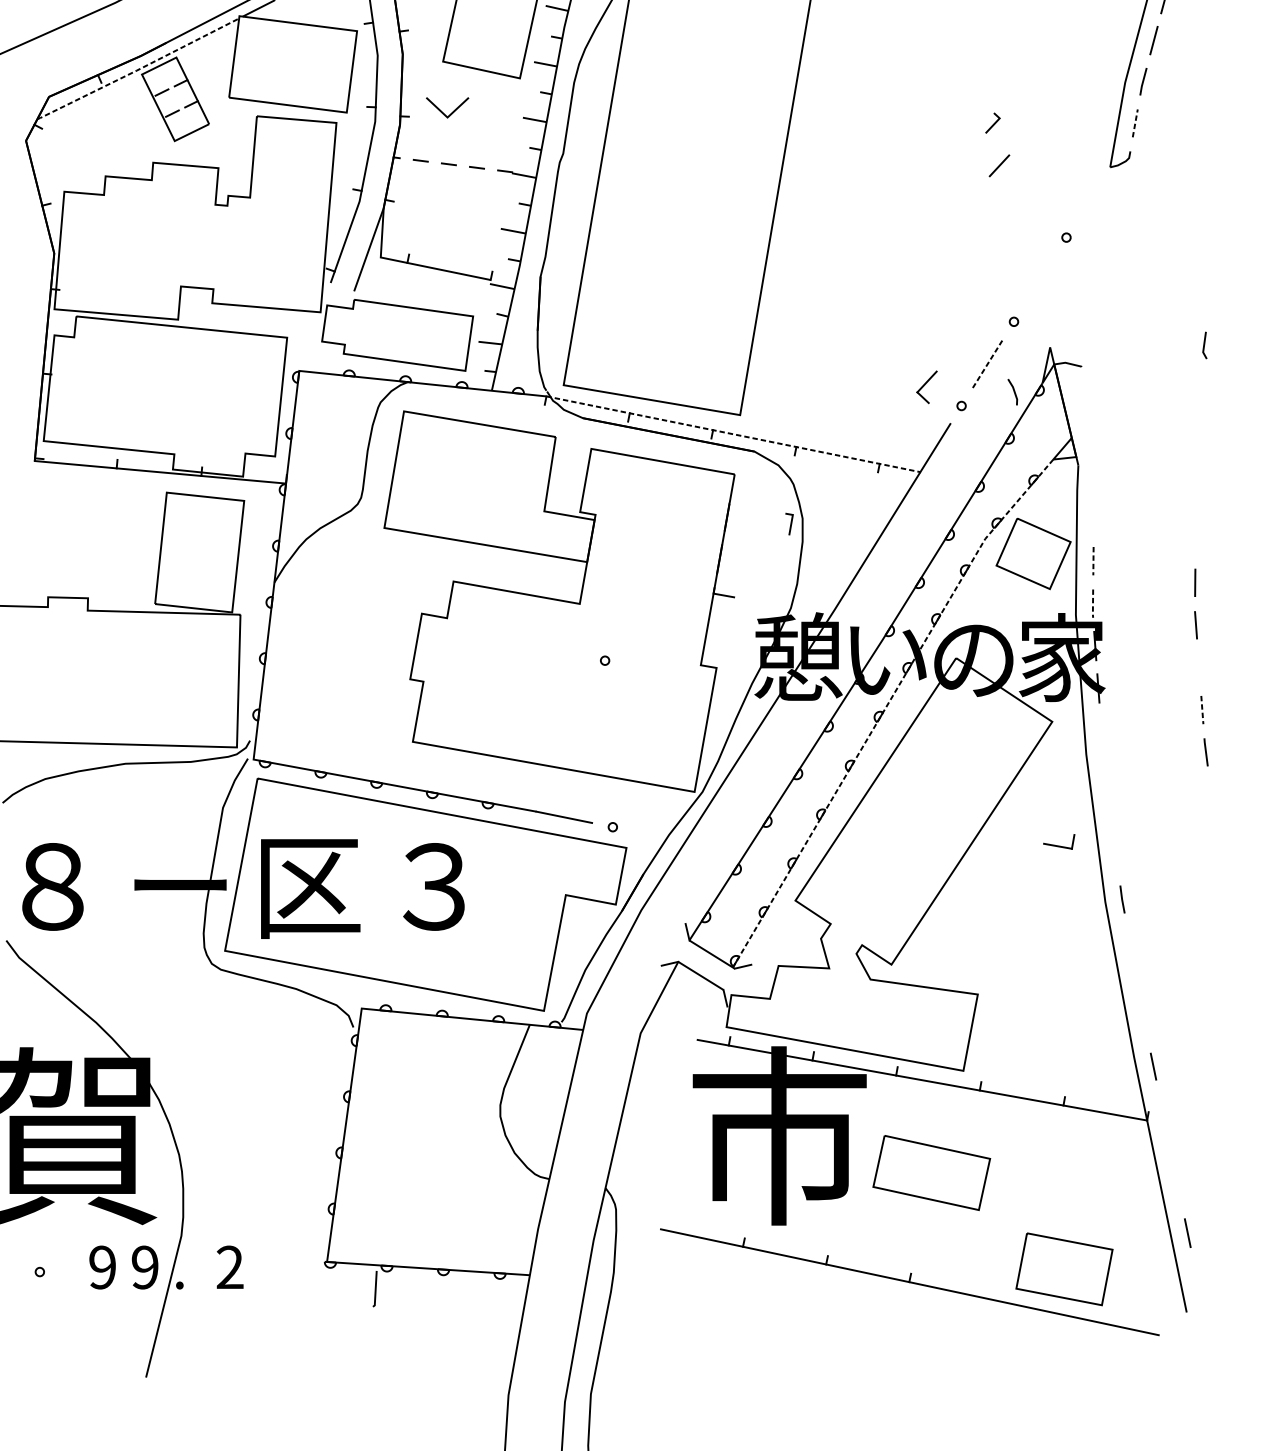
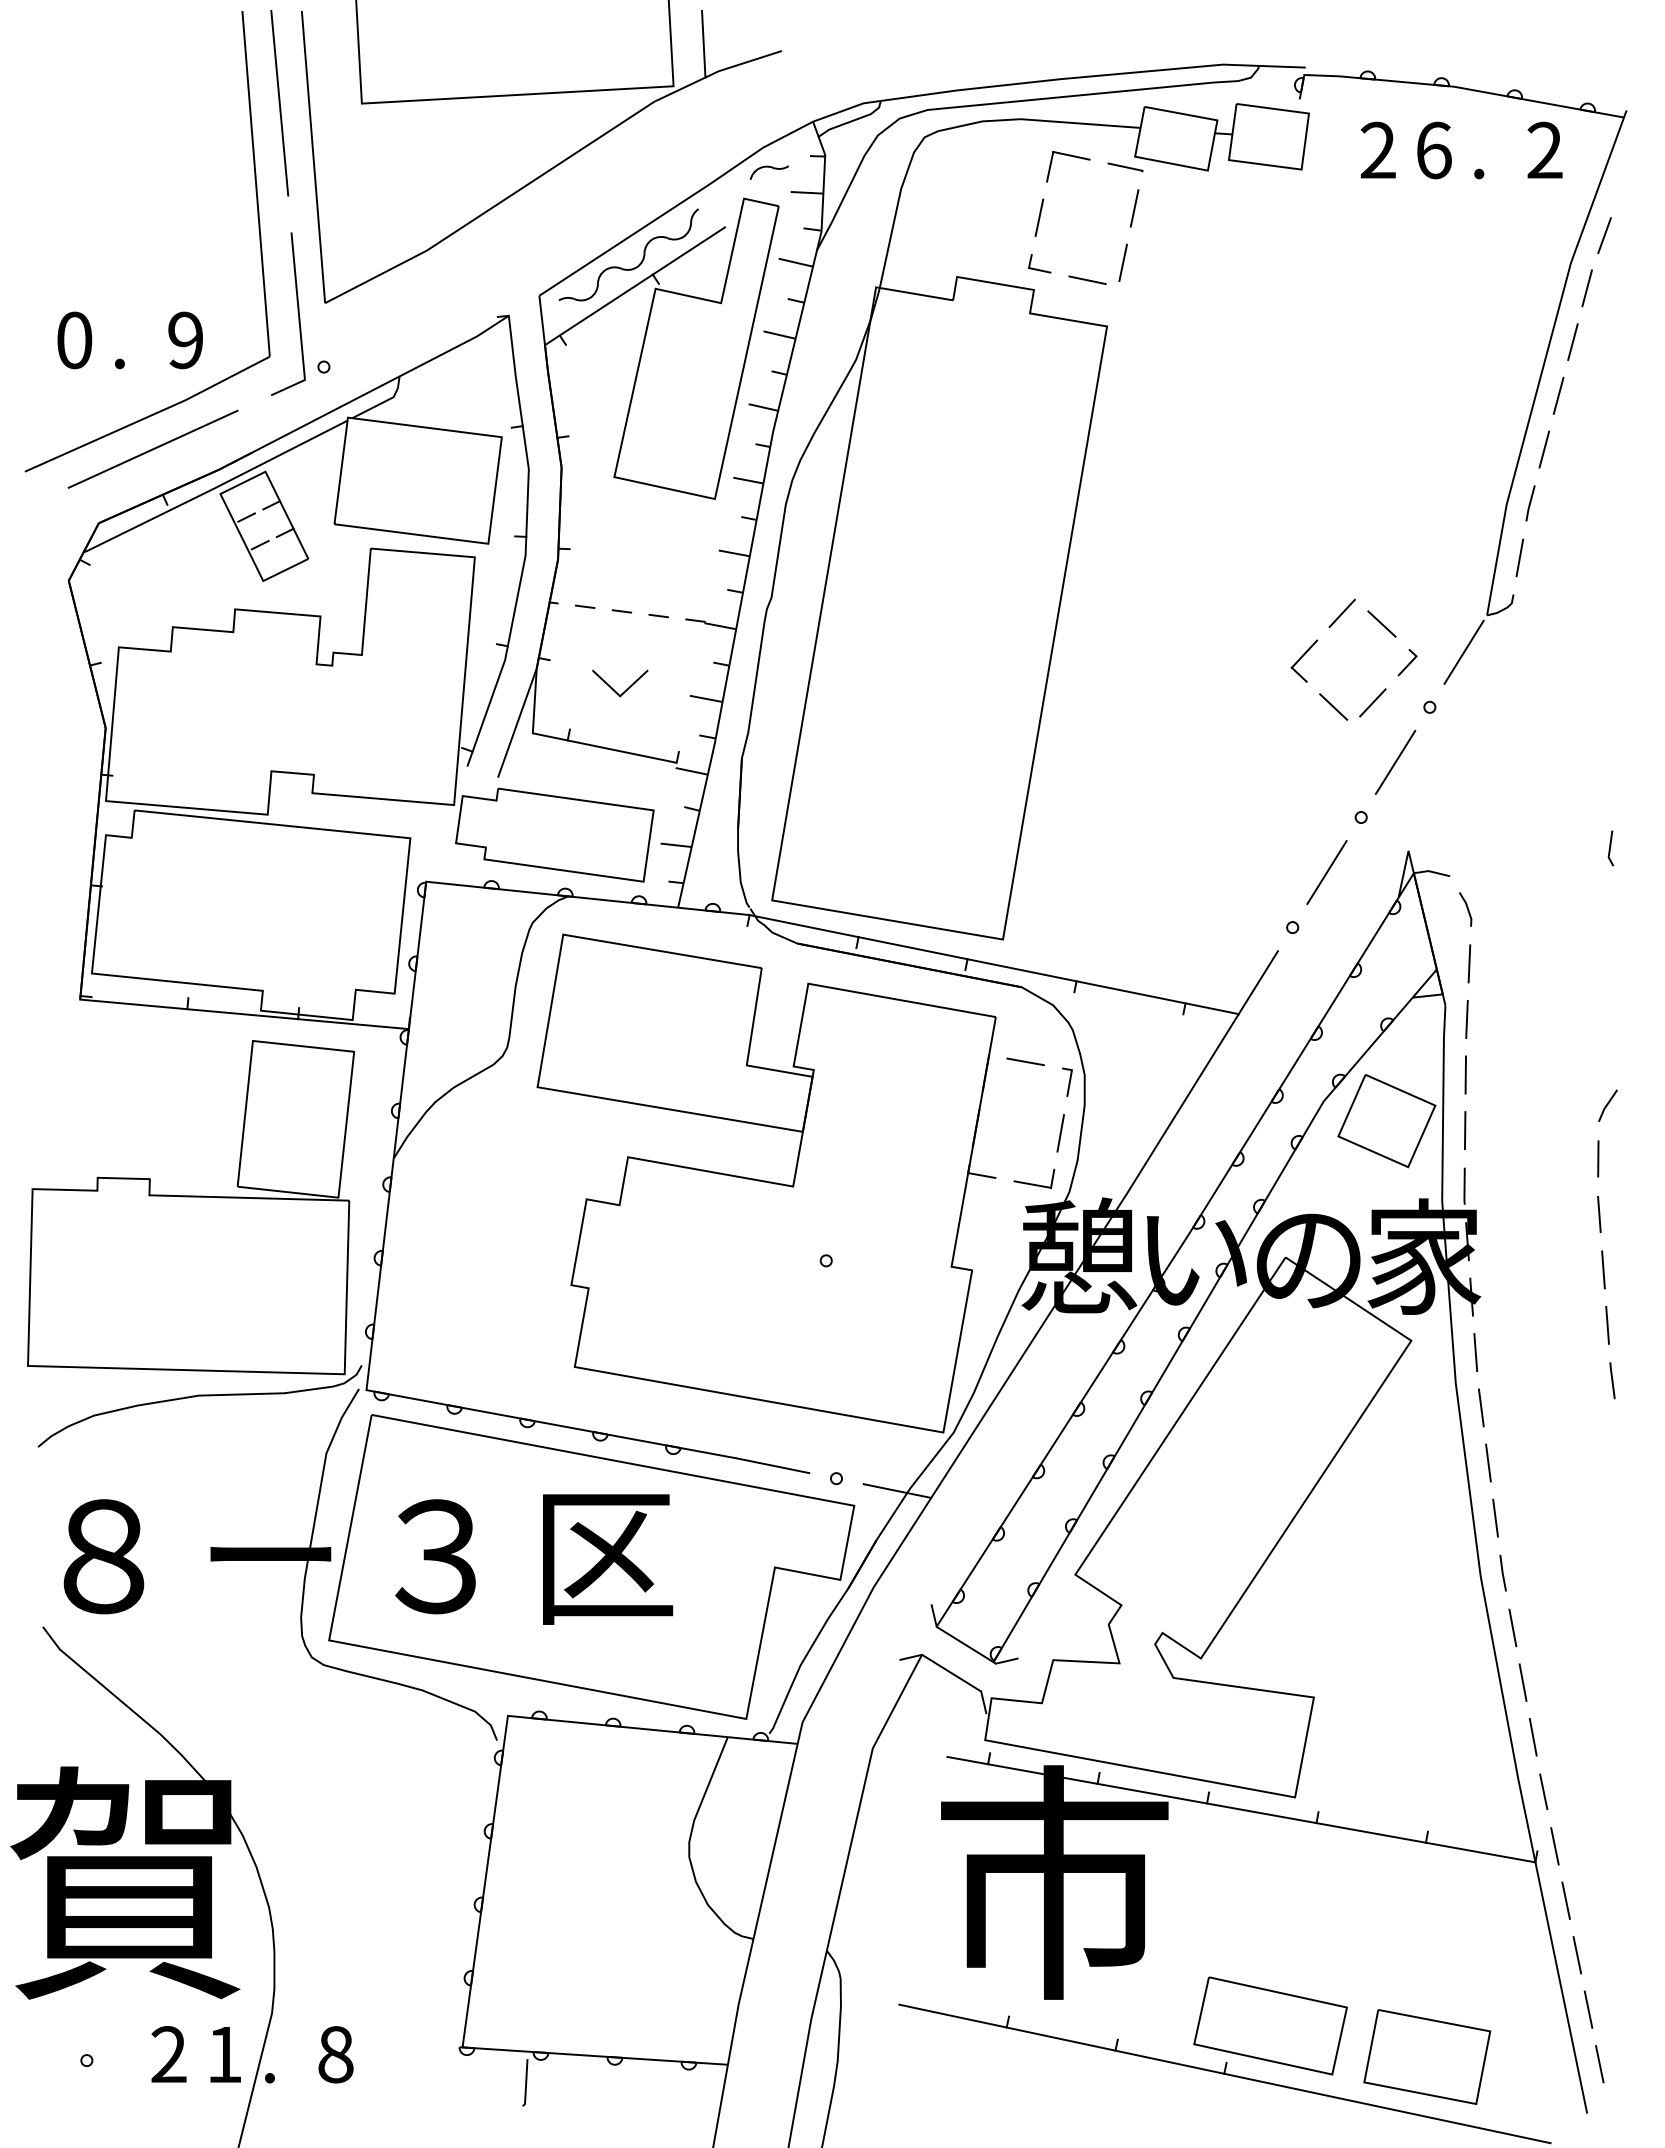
line: (90, 39) -> (152, 448), added
line: (138, 69) -> (215, 487), dashed -> solid
line: (451, 112) -> (625, 689), moved
line: (993, 123) -> (1408, 663), moved
line: (1134, 123) -> (1519, 557), dashed -> solid
line: (1029, 173) -> (1381, 623), added
line: (1092, 194) -> (1463, 651), added
line: (1022, 233) -> (1372, 702), added
line: (992, 236) -> (1333, 706), added
line: (1040, 279) -> (1395, 761), added
line: (988, 363) -> (1327, 872), dashed -> solid
part: (927, 386) -> (1304, 660), moved
line: (1013, 391) -> (1466, 908), moved
line: (1096, 433) -> (1469, 963), added
line: (733, 434) -> (994, 964), dashed -> solid
line: (1094, 475) -> (1466, 1018), added
line: (757, 508) -> (1025, 1061), added
line: (1093, 518) -> (1465, 1074), added
line: (1202, 541) -> (1607, 1105), added
line: (1093, 561) -> (1465, 1130), dashed -> solid
line: (784, 563) -> (1060, 1133), added
line: (1092, 604) -> (1464, 1187), dashed -> solid
line: (1199, 667) -> (1603, 1269), added
line: (885, 707) -> (1193, 1322), dashed -> solid
line: (1202, 710) -> (1607, 1325), dashed -> solid
line: (1101, 730) -> (1475, 1352), added
line: (1105, 772) -> (1480, 1407), added
line: (1111, 814) -> (1488, 1462), added
line: (659, 836) -> (897, 1490), added
part: (1059, 841) -> (1034, 1178), moved
line: (1116, 856) -> (1495, 1517), added
text: (310, 889) -> (441, 1559), 区 -> ３
text: (438, 889) -> (608, 1559), ３ -> 区
line: (1129, 940) -> (1512, 1627), added
line: (1137, 983) -> (1522, 1682), added
line: (1144, 1025) -> (1532, 1737), added
line: (1161, 1108) -> (1554, 1846), added
line: (1170, 1149) -> (1565, 1900), added
part: (931, 1172) -> (1270, 2025), moved
line: (1178, 1191) -> (1576, 1955), added
text: (102, 1267) -> (168, 2054), 9 -> 2
text: (145, 1267) -> (224, 2054), 9 -> 1
text: (229, 1267) -> (335, 2054), 2 -> 8
line: (1196, 1275) -> (1599, 2064), added

